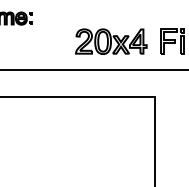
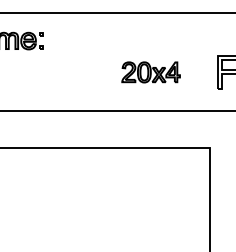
part: (111, 41) -> (151, 72), size x0.6

